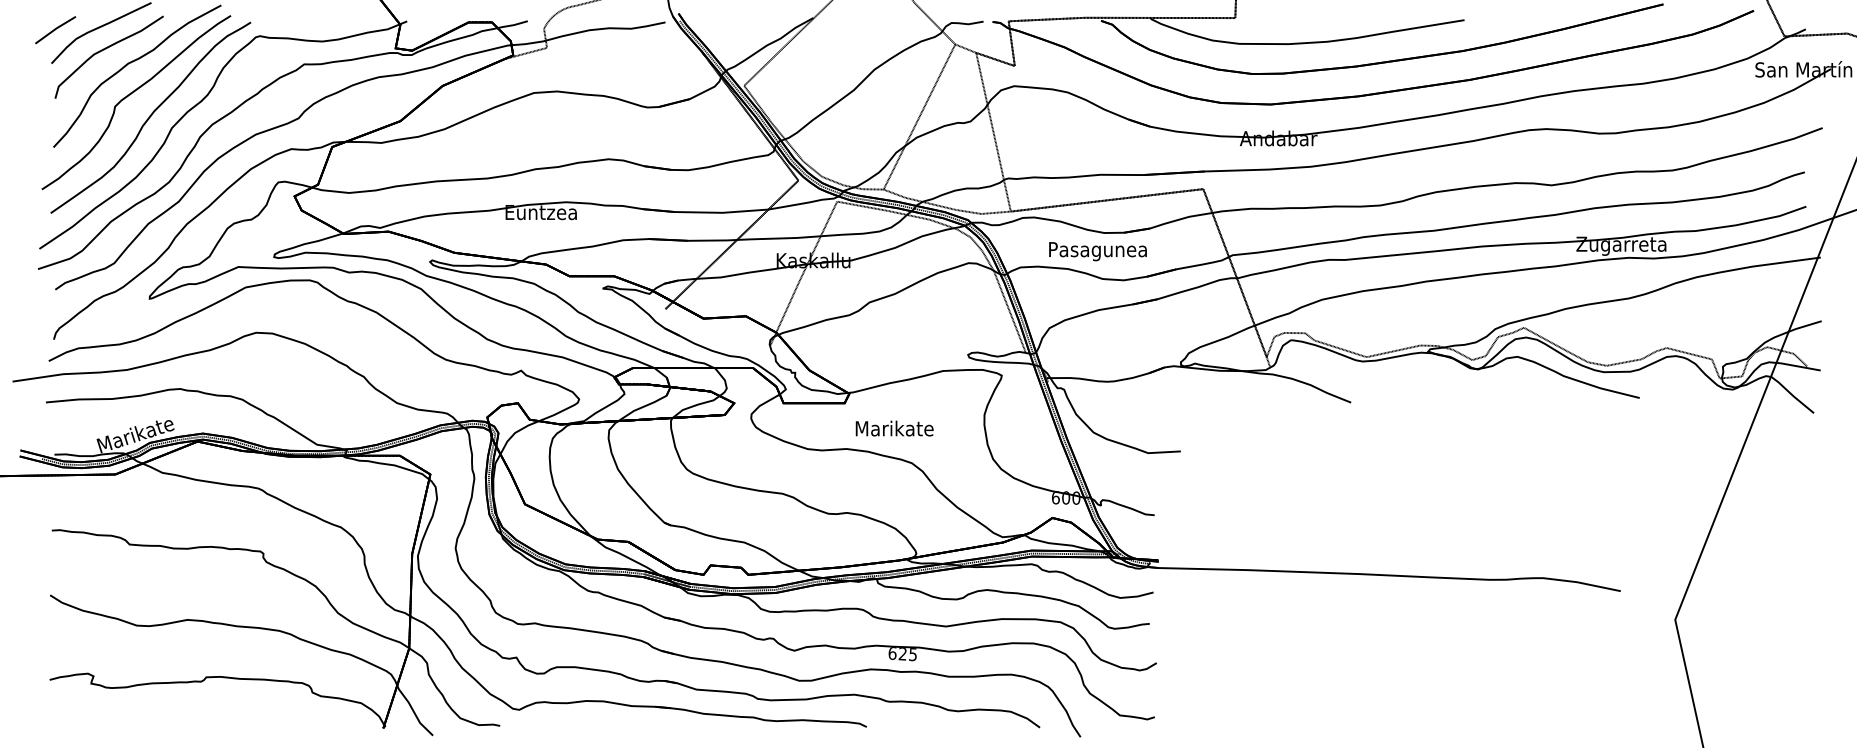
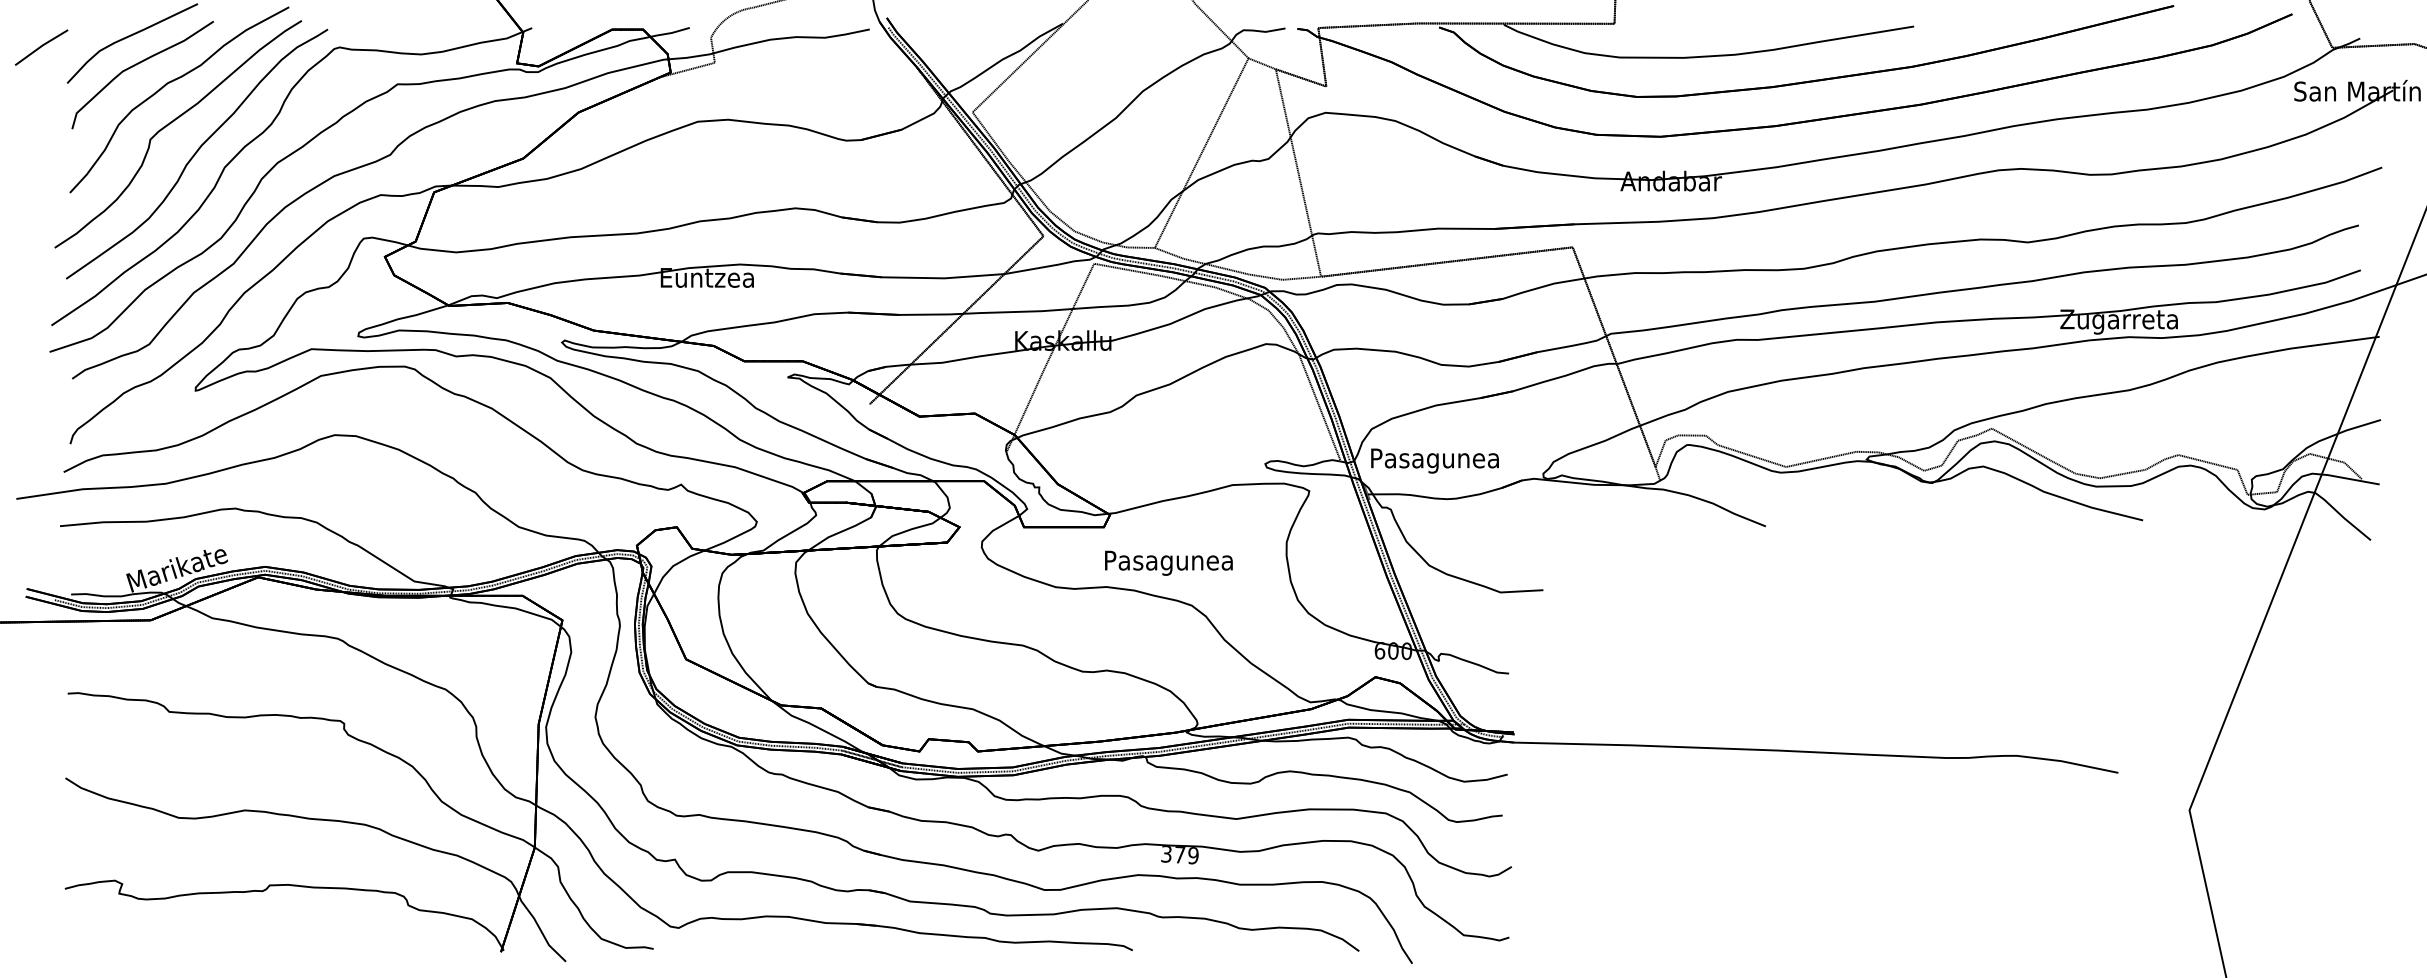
line: (55, 30) -> (41, 47), moved
text: (1097, 251) -> (1434, 460), moved
text: (894, 430) -> (1168, 562), Marikate -> Pasagunea
text: (902, 654) -> (1179, 855), 625 -> 379

